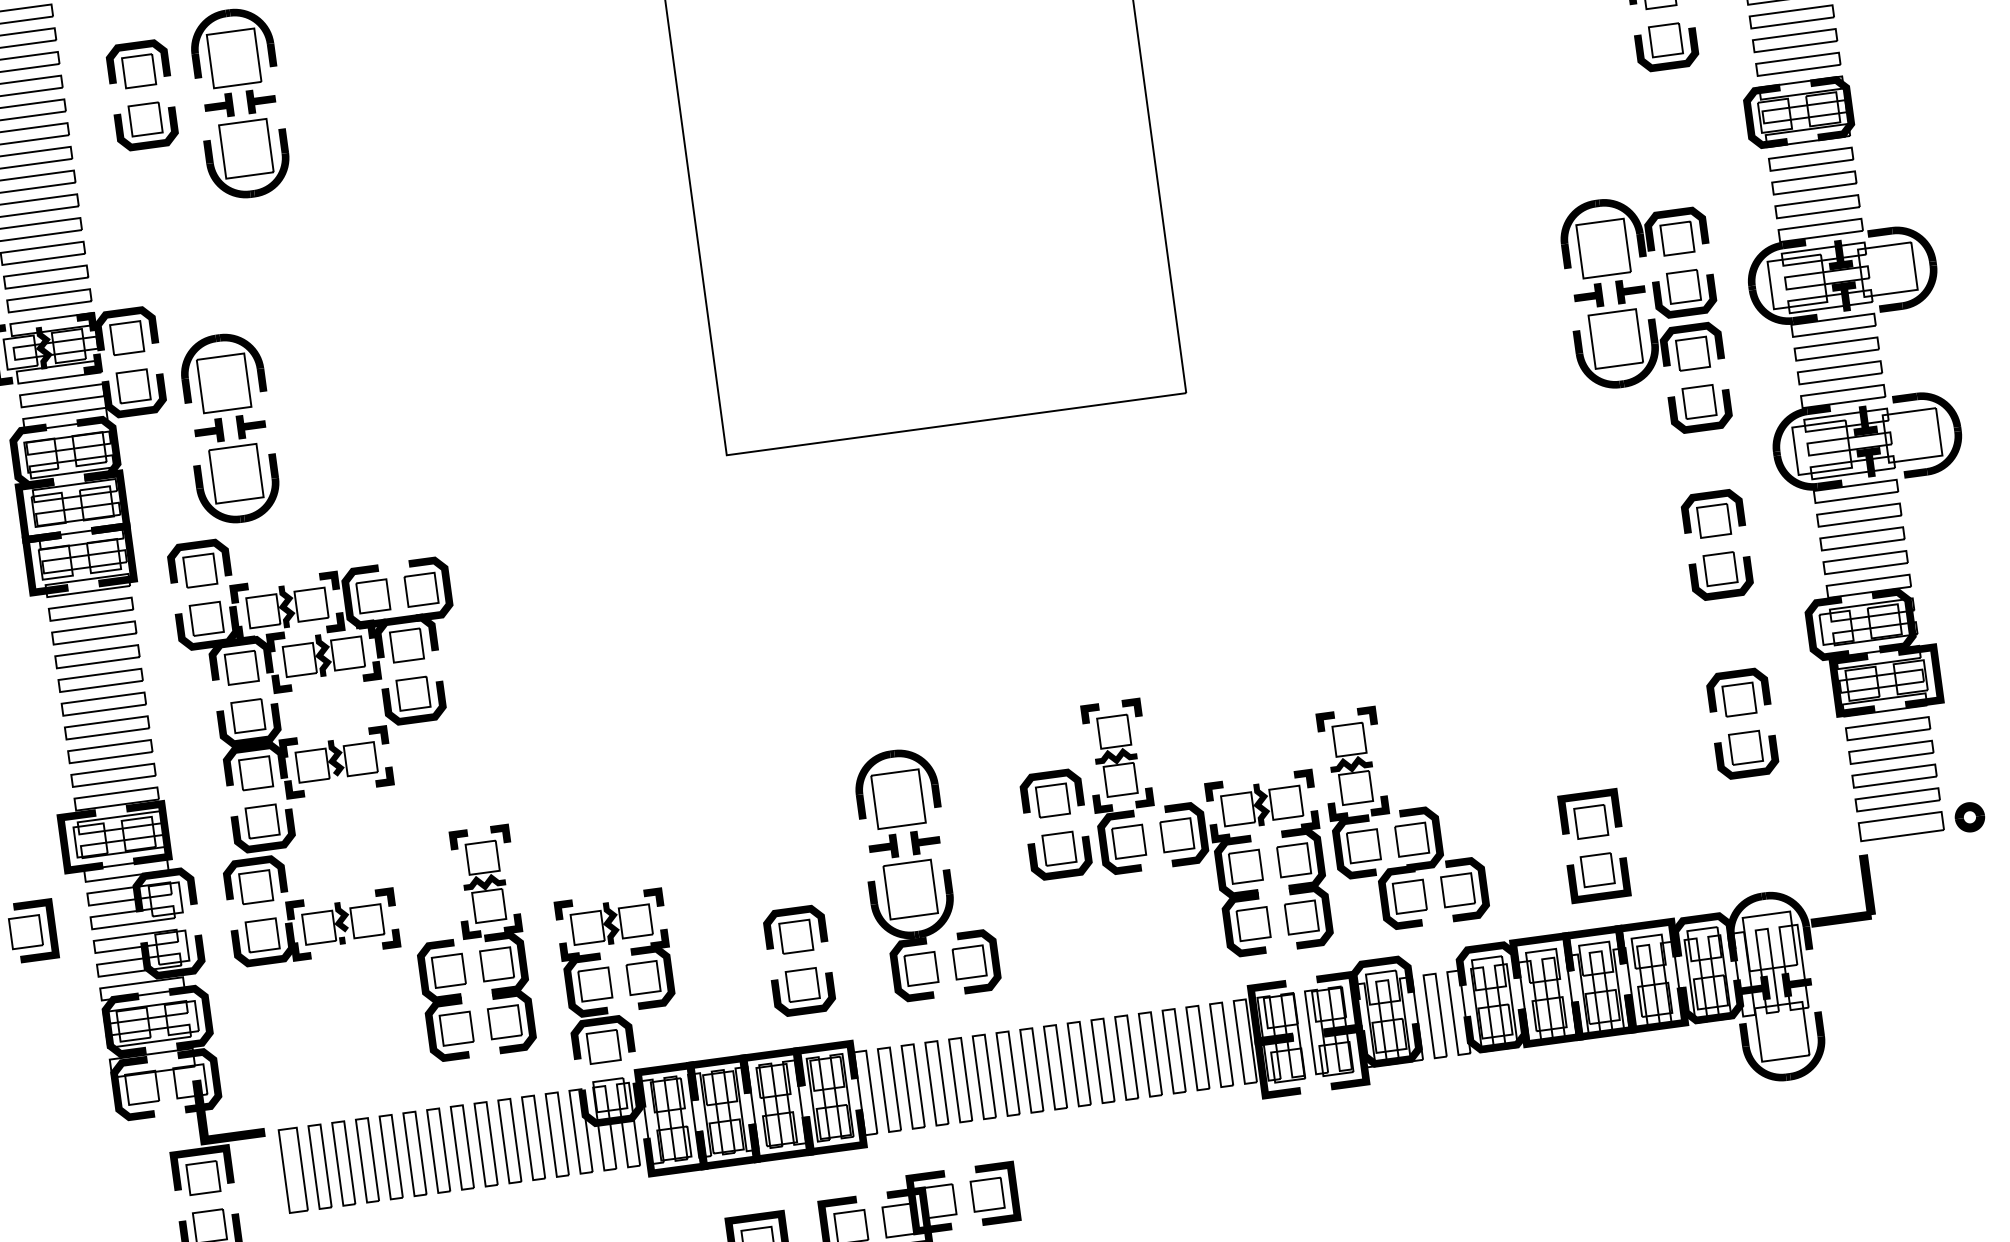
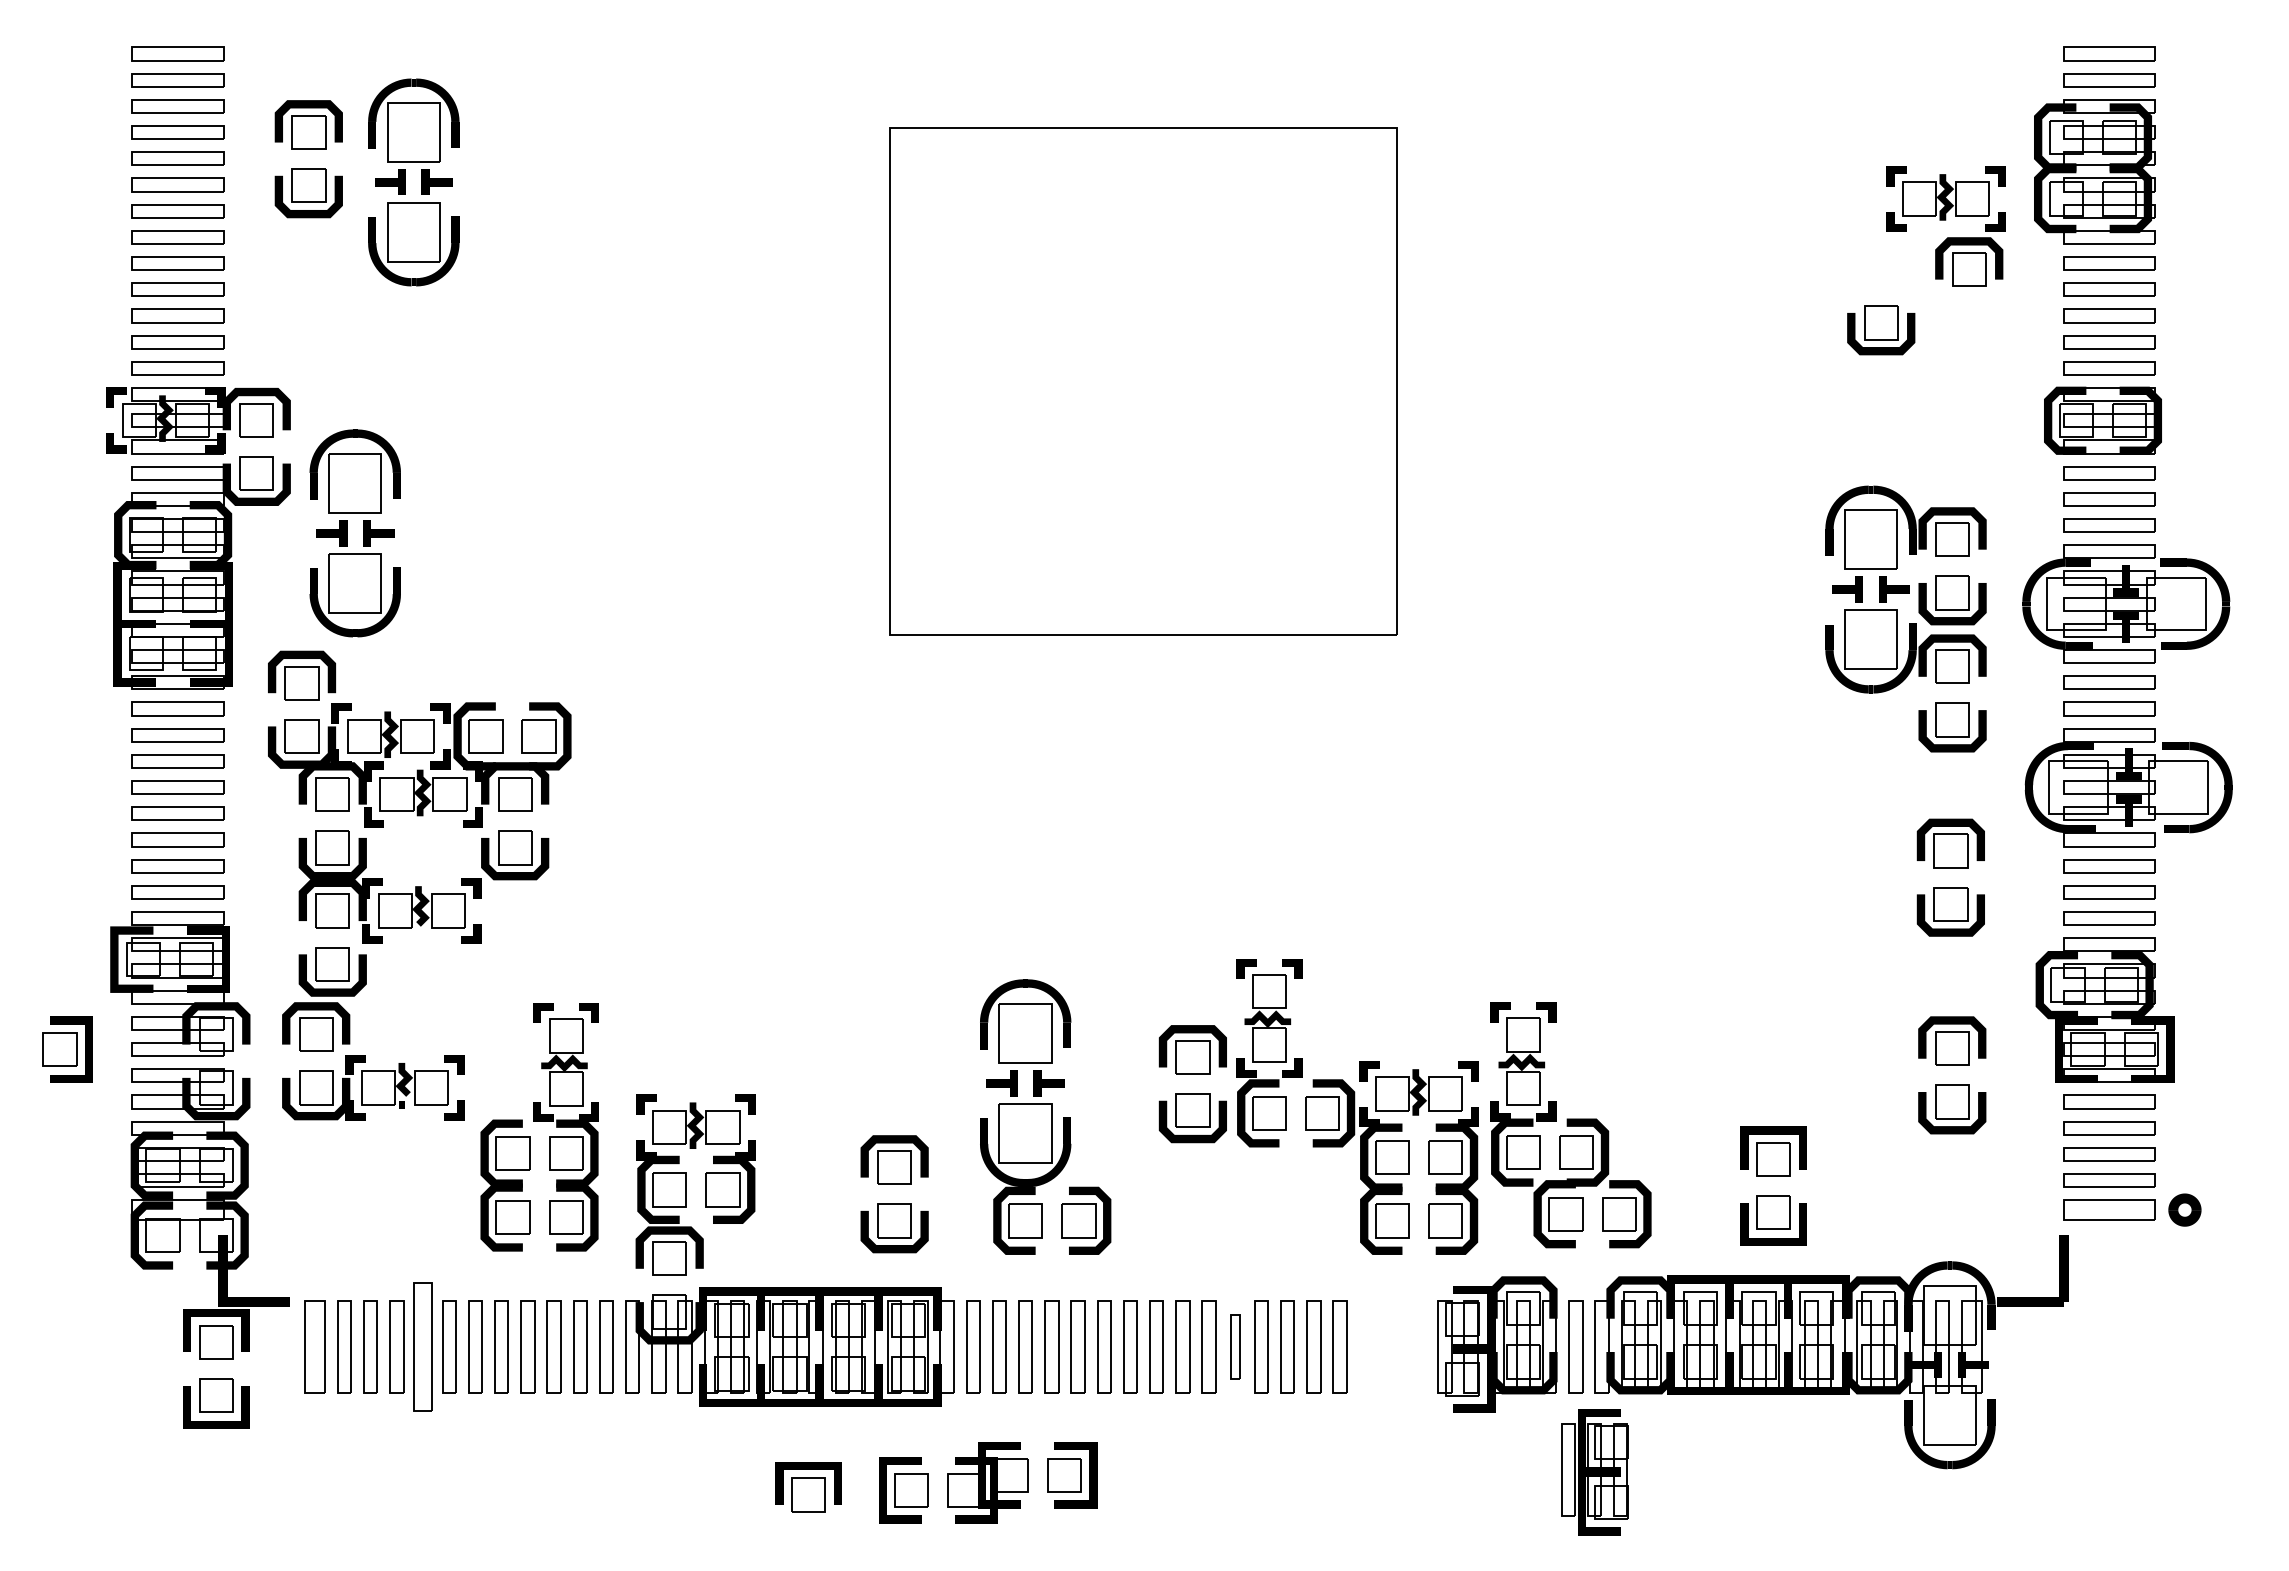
part: (1667, 47) -> (1881, 330), moved
part: (1269, 1040) -> (1594, 1472), moved
part: (1126, 1057) -> (1235, 1346), size x0.7
part: (390, 1156) -> (422, 1346), size x1.4

